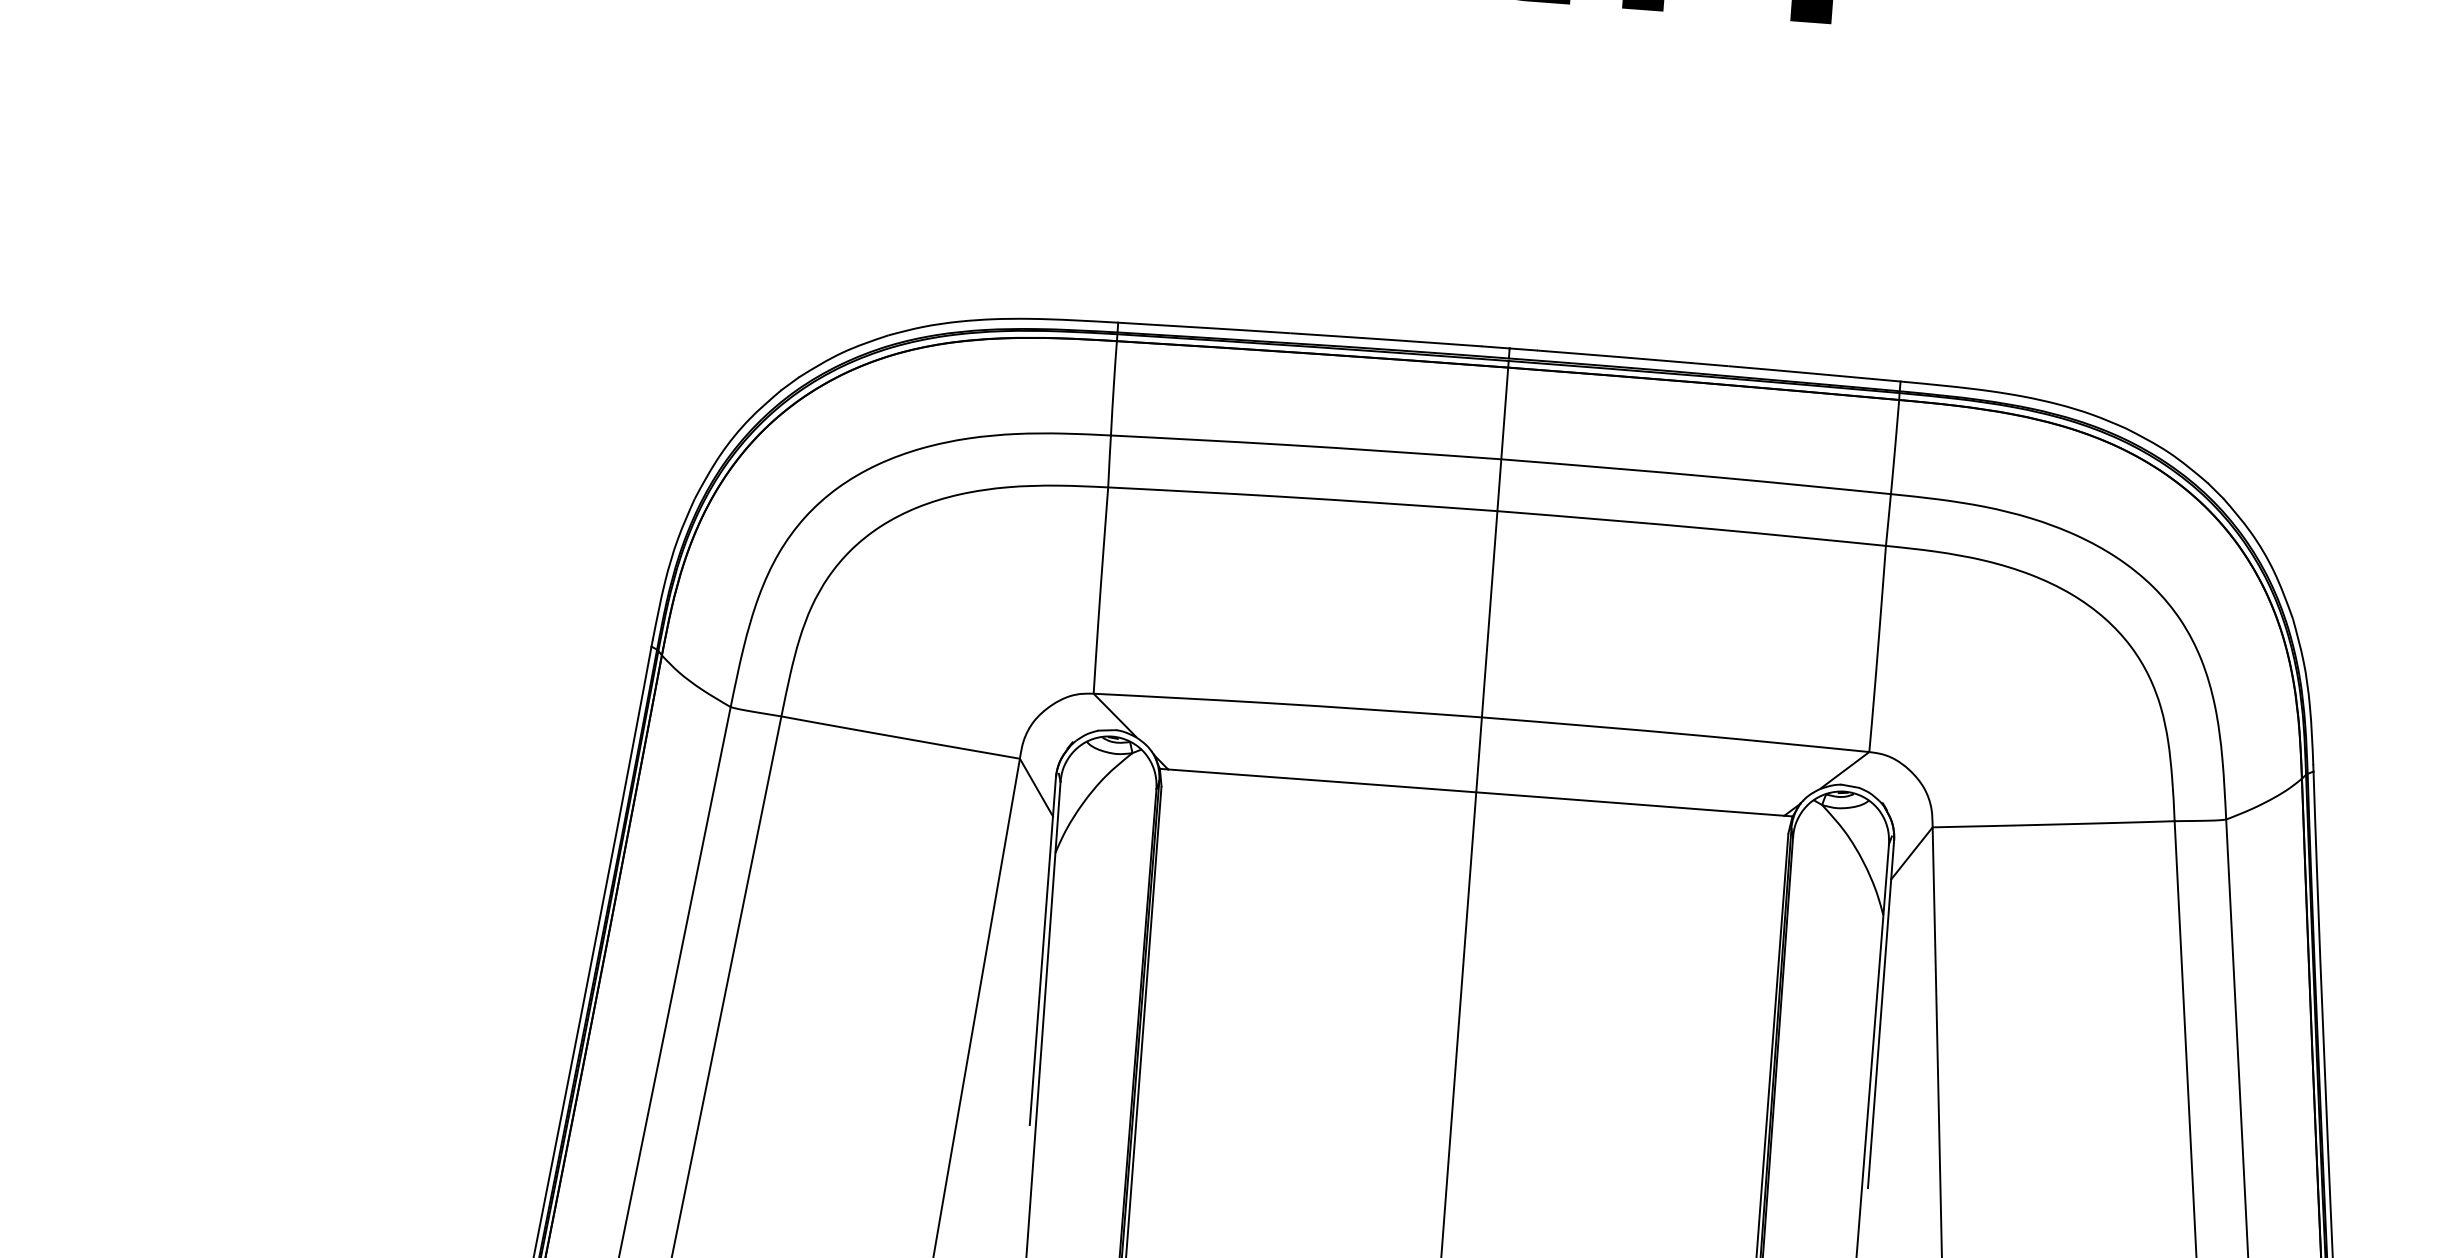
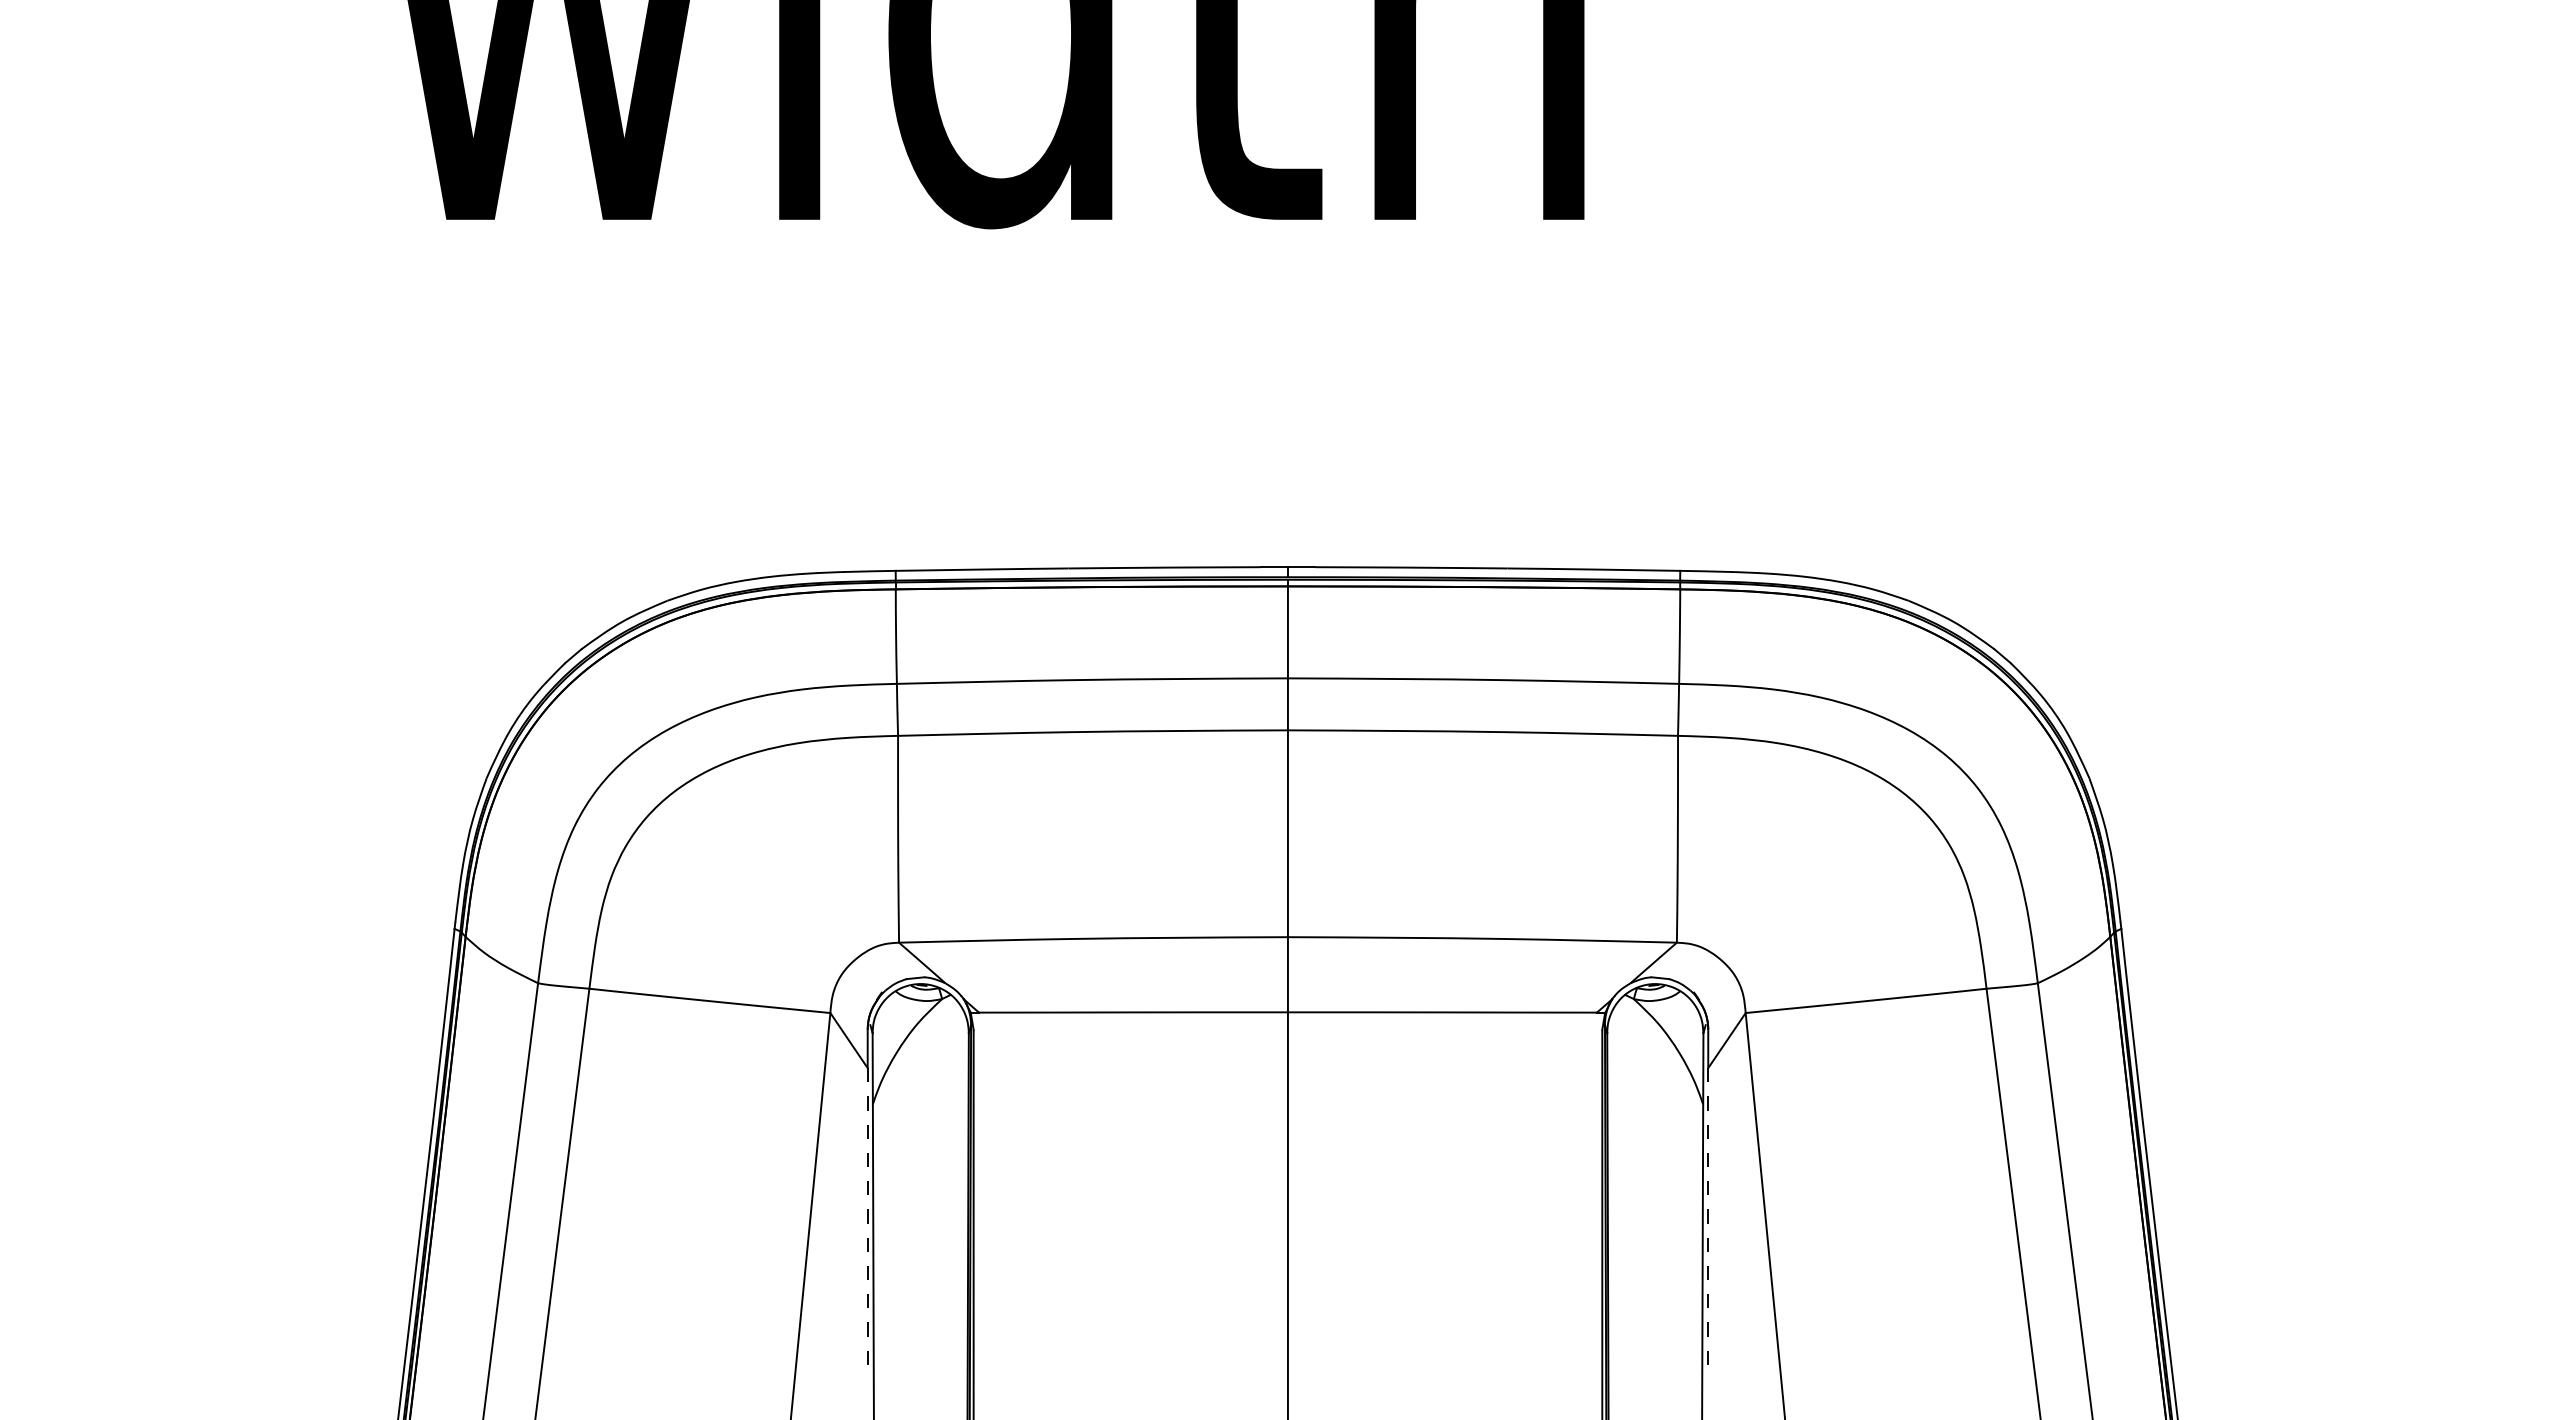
line: (1041, 970) -> (867, 1222), solid -> dashed
line: (1879, 1033) -> (1708, 1222), solid -> dashed

